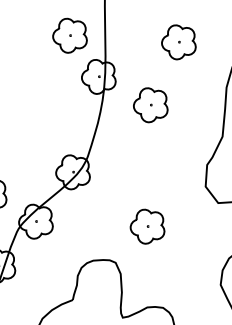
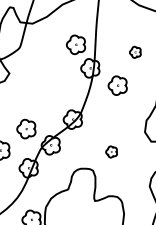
part: (179, 42) -> (135, 52), size x0.6
part: (146, 225) -> (111, 151), size x0.6

